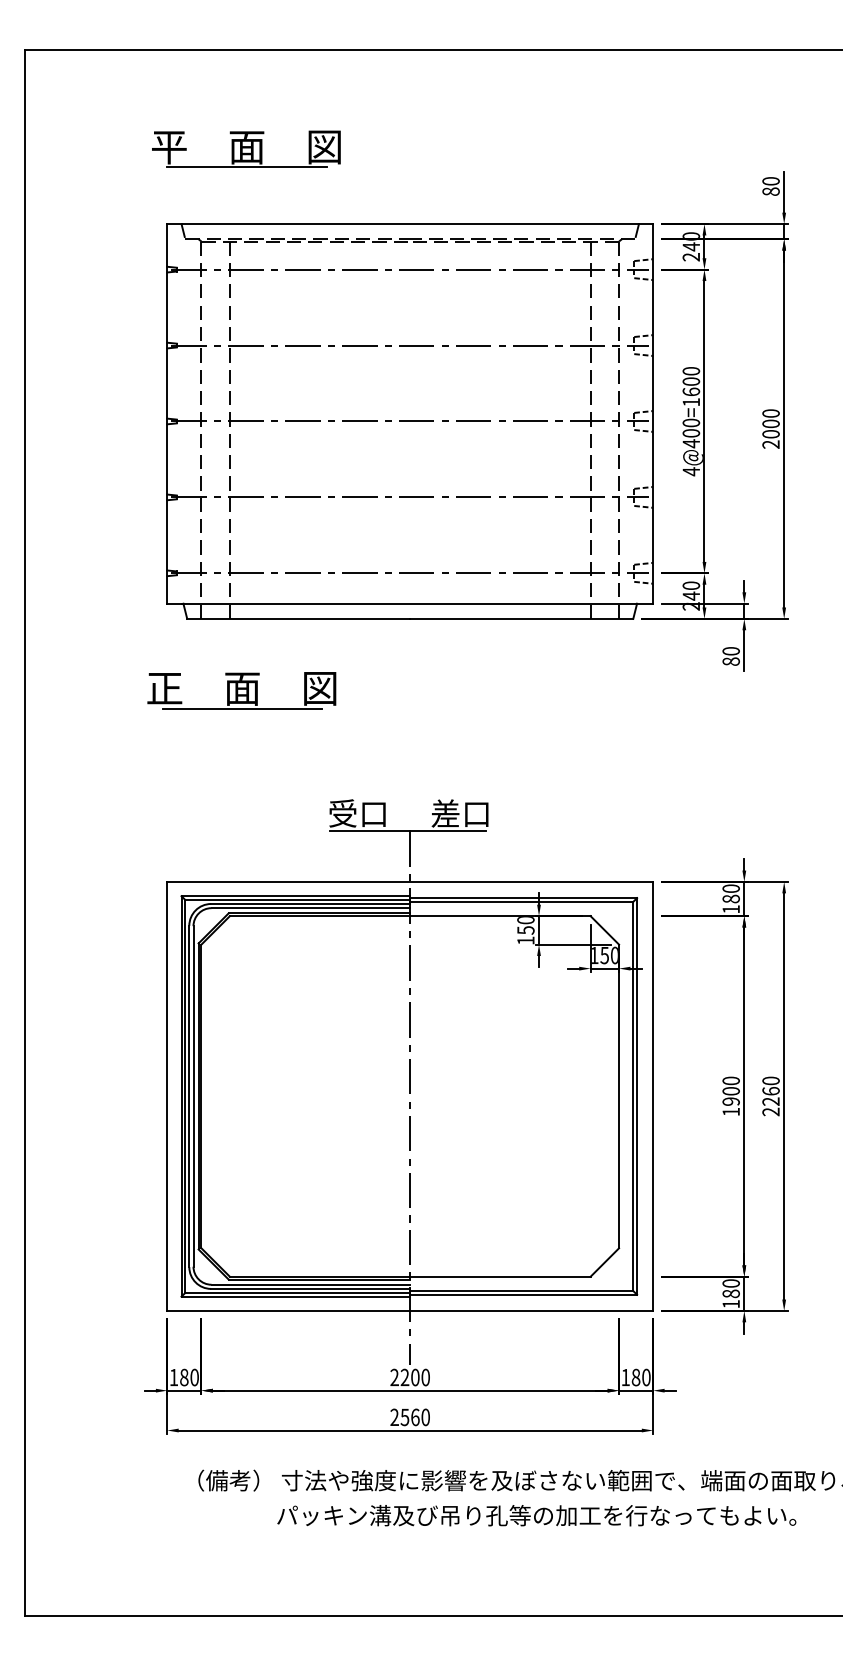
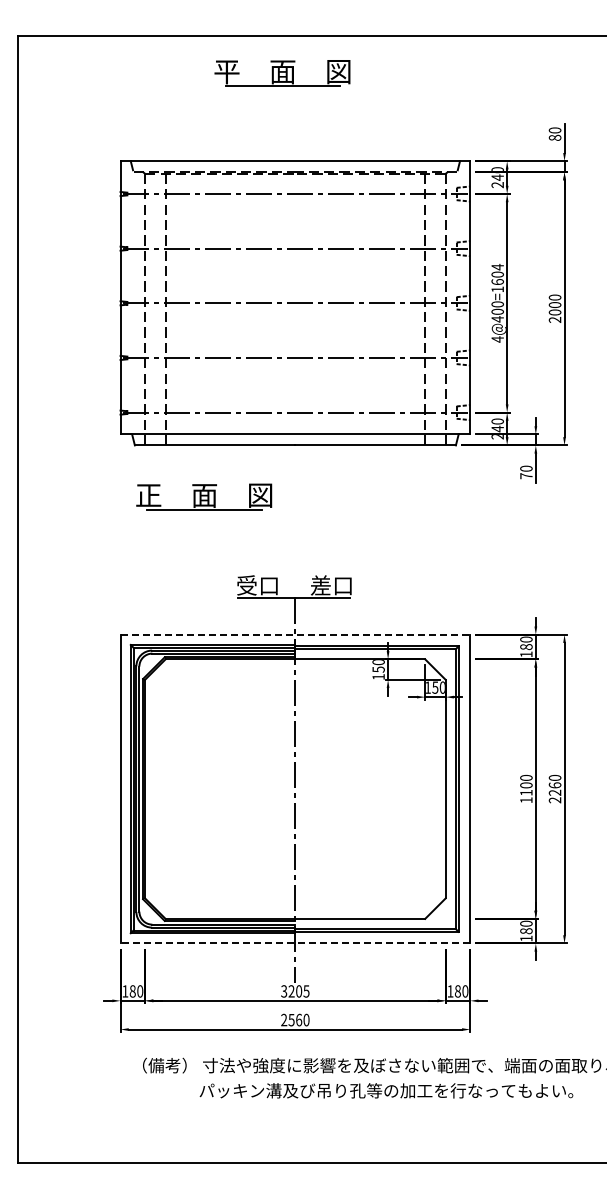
part: (246, 149) -> (282, 73), moved
text: (691, 371) -> (497, 267), 4@400=1600 -> 4@400=1604
text: (731, 662) -> (526, 476), 80 -> 70
part: (242, 689) -> (204, 496), moved
line: (410, 881) -> (295, 634), solid -> dashed
text: (731, 1101) -> (526, 792), 1900 -> 1100
line: (410, 1310) -> (295, 943), solid -> dashed
text: (410, 1377) -> (295, 991), 2200 -> 3205

